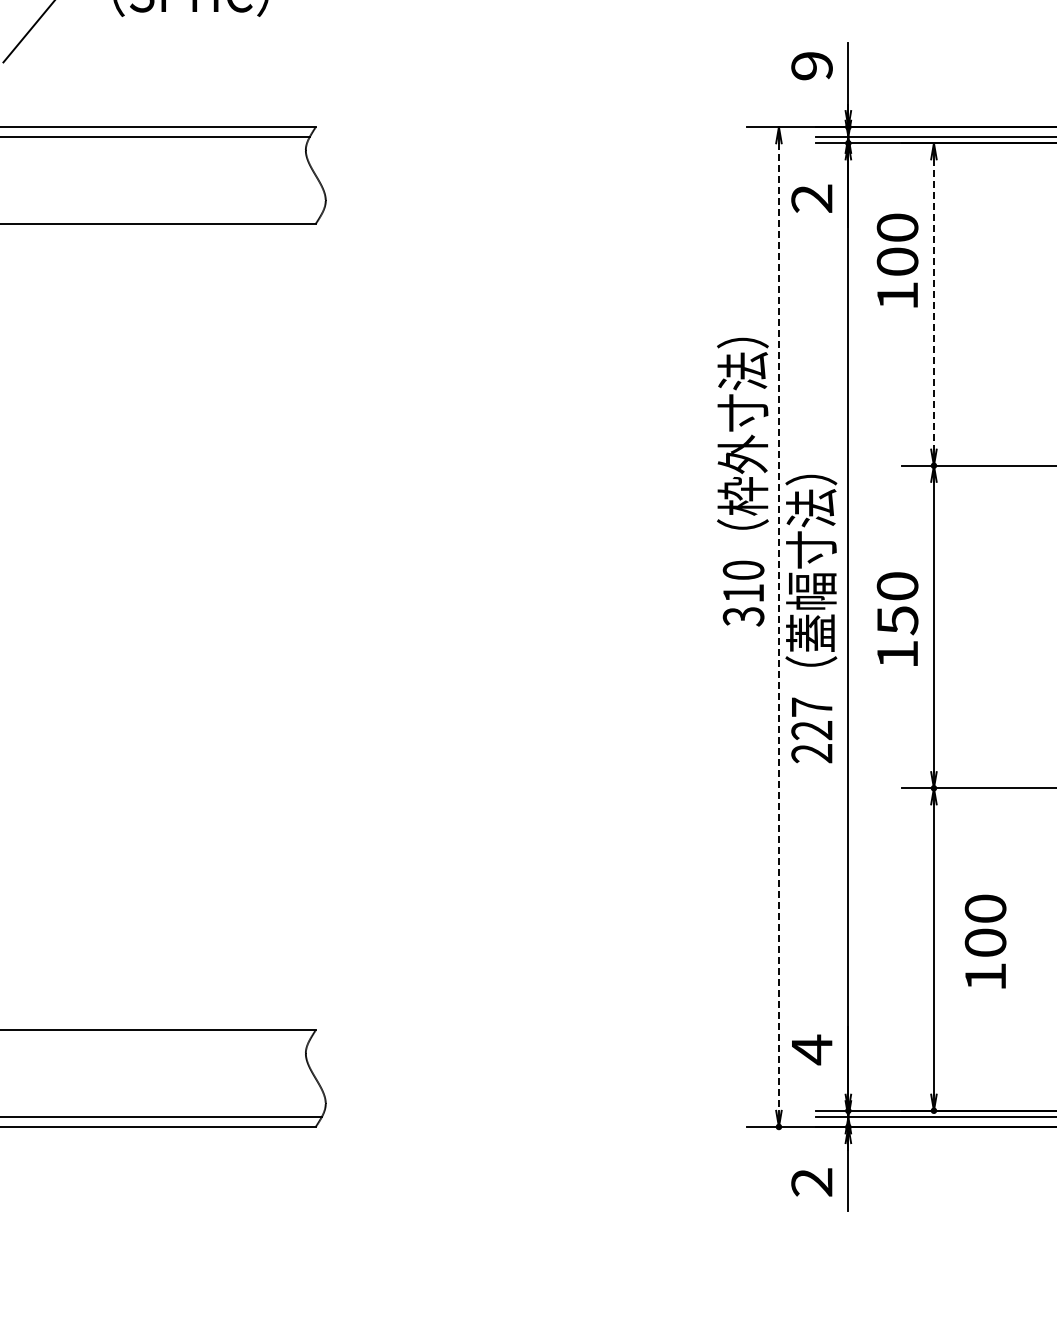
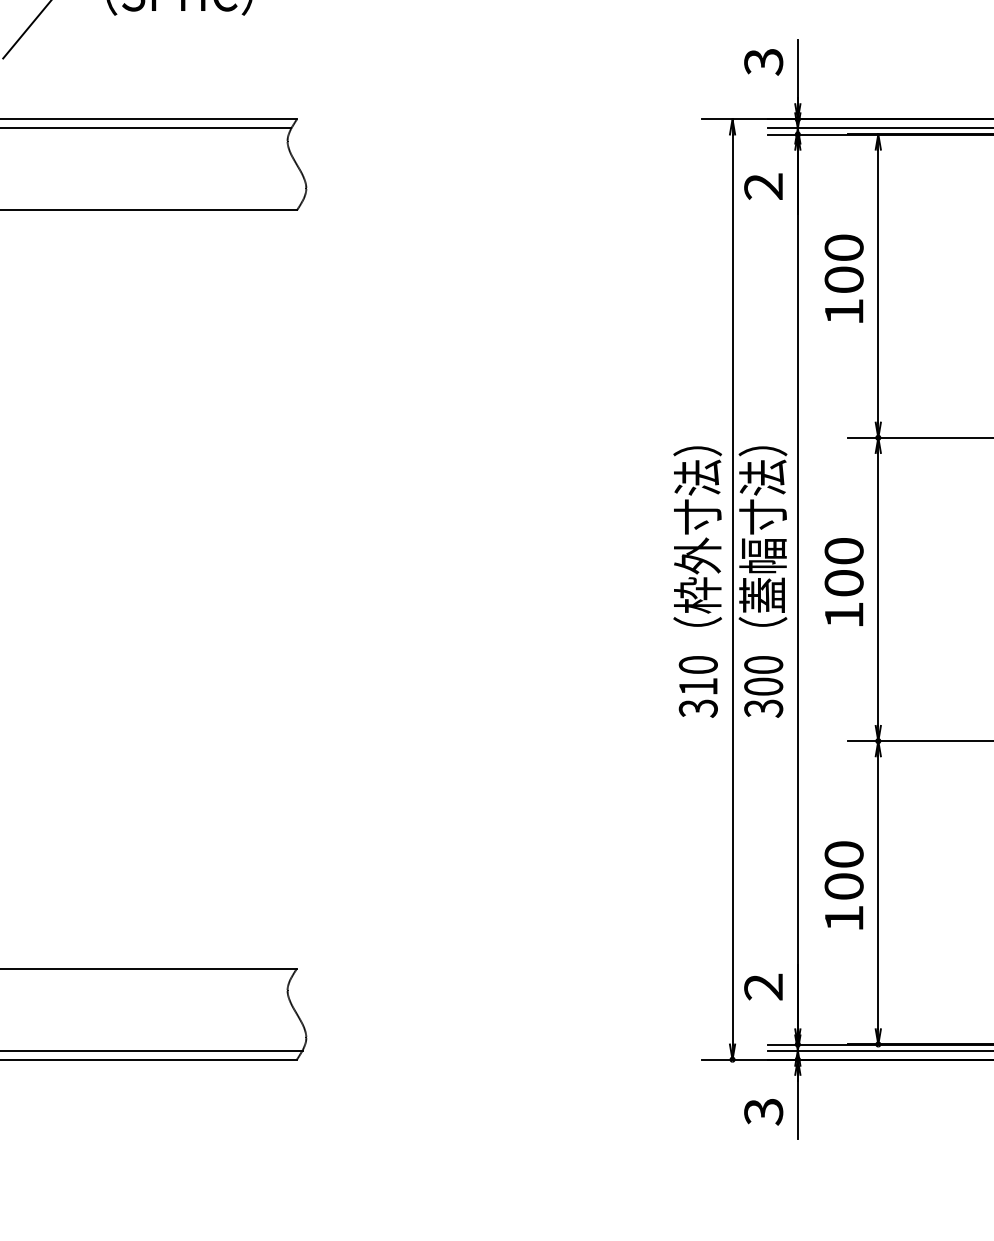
text: (811, 66) -> (763, 62), 9 -> 3
text: (897, 260) -> (844, 278), moved
line: (933, 304) -> (877, 286), dashed -> solid
text: (742, 481) -> (697, 581), moved
text: (897, 620) -> (844, 583), 150 -> 100
line: (778, 627) -> (732, 589), dashed -> solid
text: (811, 730) -> (763, 686), 227 -> 300
text: (985, 941) -> (844, 885), moved
text: (811, 1049) -> (763, 986), 4 -> 2
text: (811, 1182) -> (763, 1111), 2 -> 3

